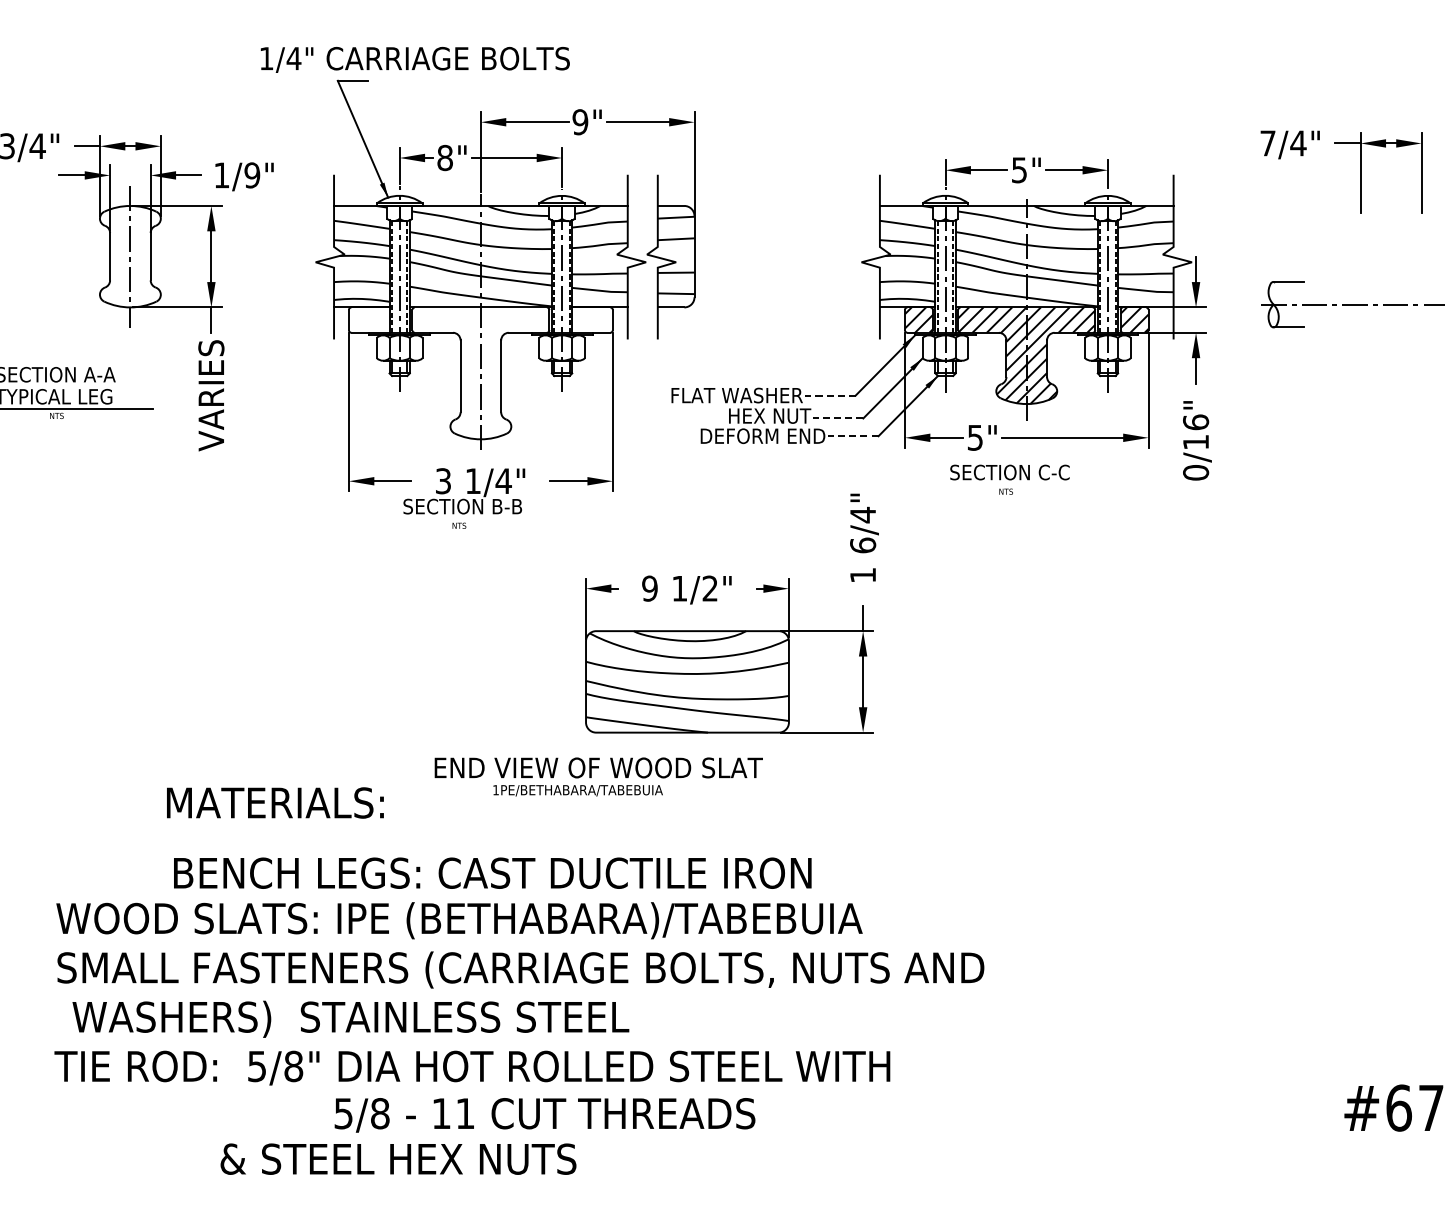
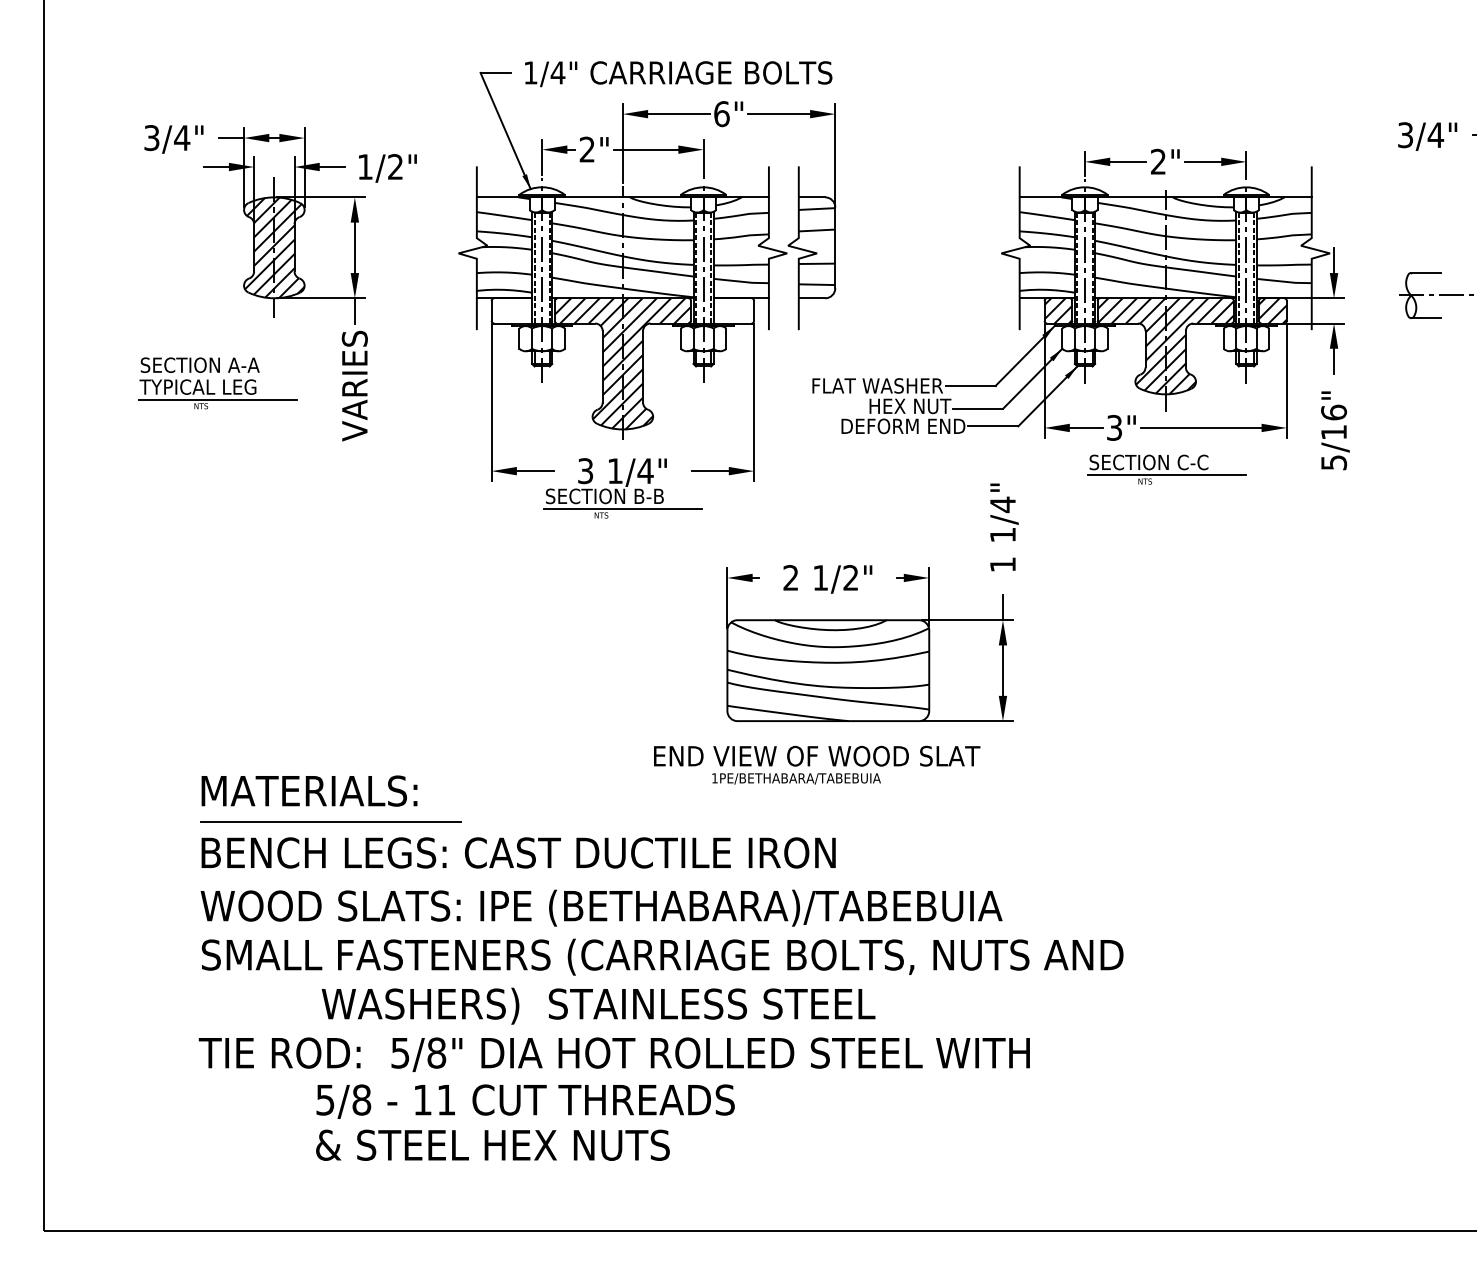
text: (415, 60) -> (678, 74), moved
text: (580, 122) -> (721, 114), 9" -> 6"
text: (1267, 143) -> (1405, 135), 7/4" -> 3/4"
text: (445, 157) -> (587, 149), 8" -> 2"
text: (1019, 169) -> (1158, 161), 5" -> 2"
text: (252, 175) -> (395, 167), 1/9" -> 1/2"
hatch: (130, 256) -> (274, 247), added
hatch: (480, 373) -> (622, 363), added
line: (830, 395) -> (970, 385), dashed -> solid
line: (838, 418) -> (978, 408), dashed -> solid
line: (853, 436) -> (993, 426), dashed -> solid
text: (975, 437) -> (1114, 427), 5" -> 3"
text: (1196, 472) -> (1334, 462), 0/16" -> 5/16"
line: (1027, 485) -> (1166, 475), added
line: (480, 518) -> (622, 508), added
text: (862, 544) -> (1002, 534), 6/4" -> 1/4"
text: (649, 588) -> (790, 577), 9 -> 2
text: (599, 776) -> (817, 764), moved
text: (275, 802) -> (309, 790), moved
line: (186, 833) -> (330, 821), added
text: (492, 872) -> (518, 852), moved
text: (350, 1018) -> (598, 1005), moved
text: (544, 1115) -> (525, 1101), moved
text: (398, 1158) -> (492, 1144), moved

